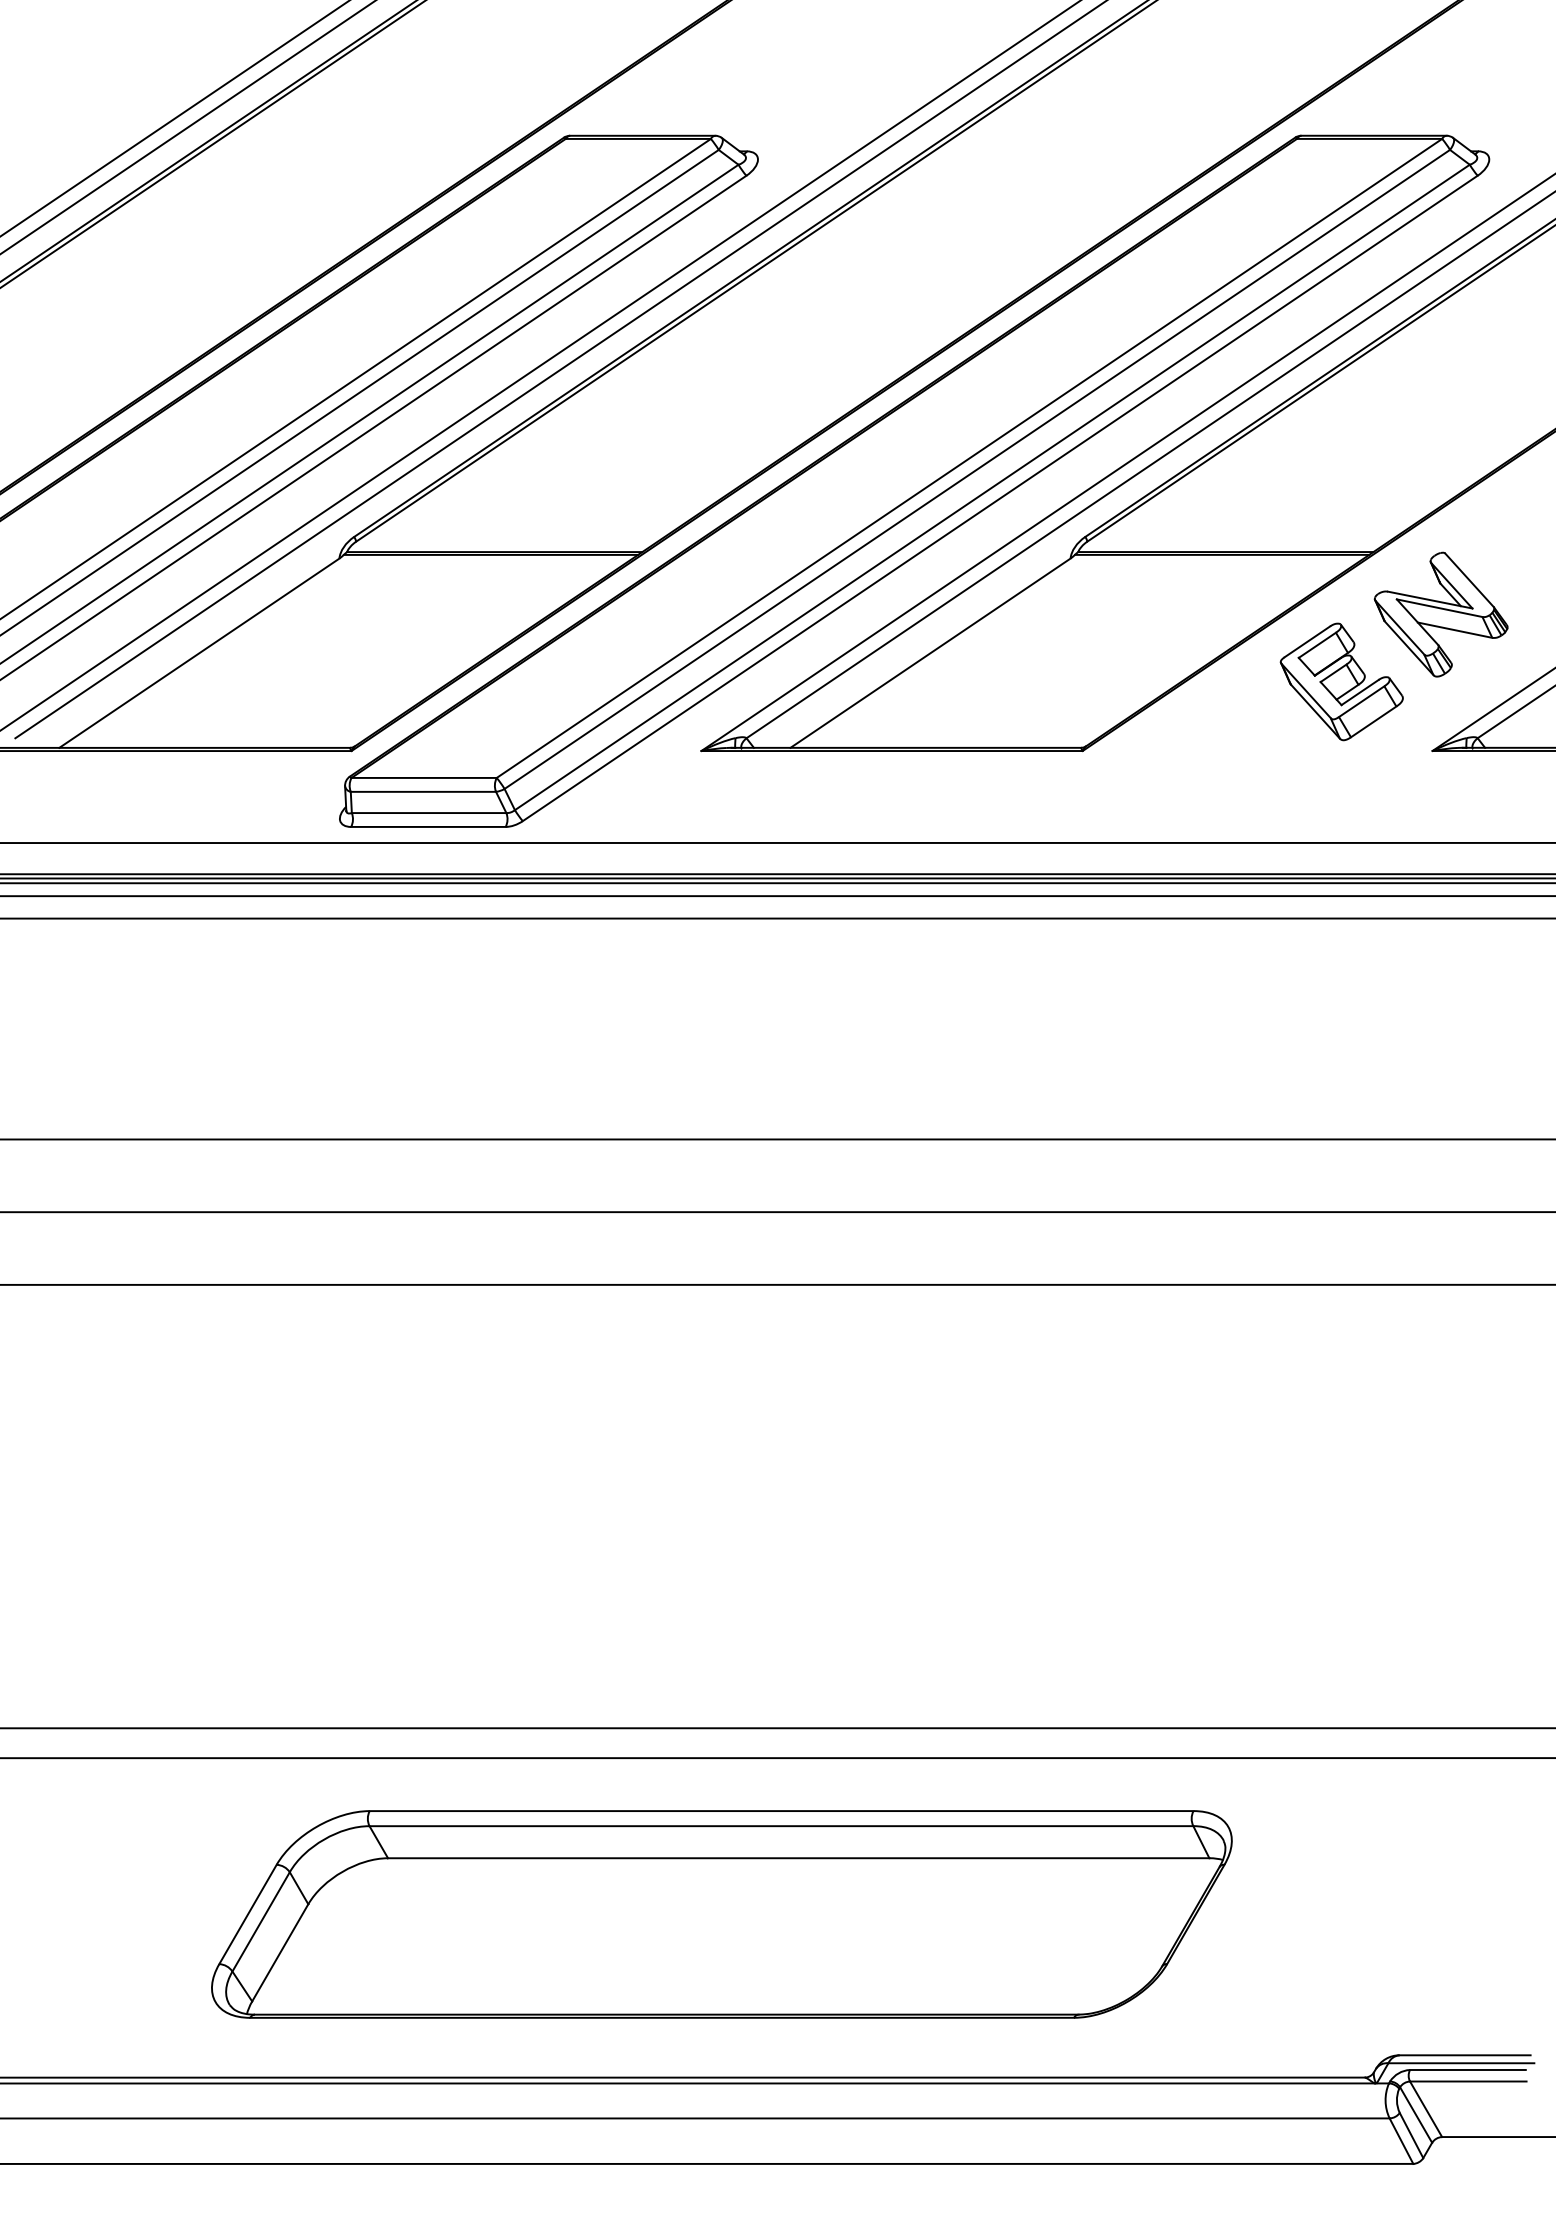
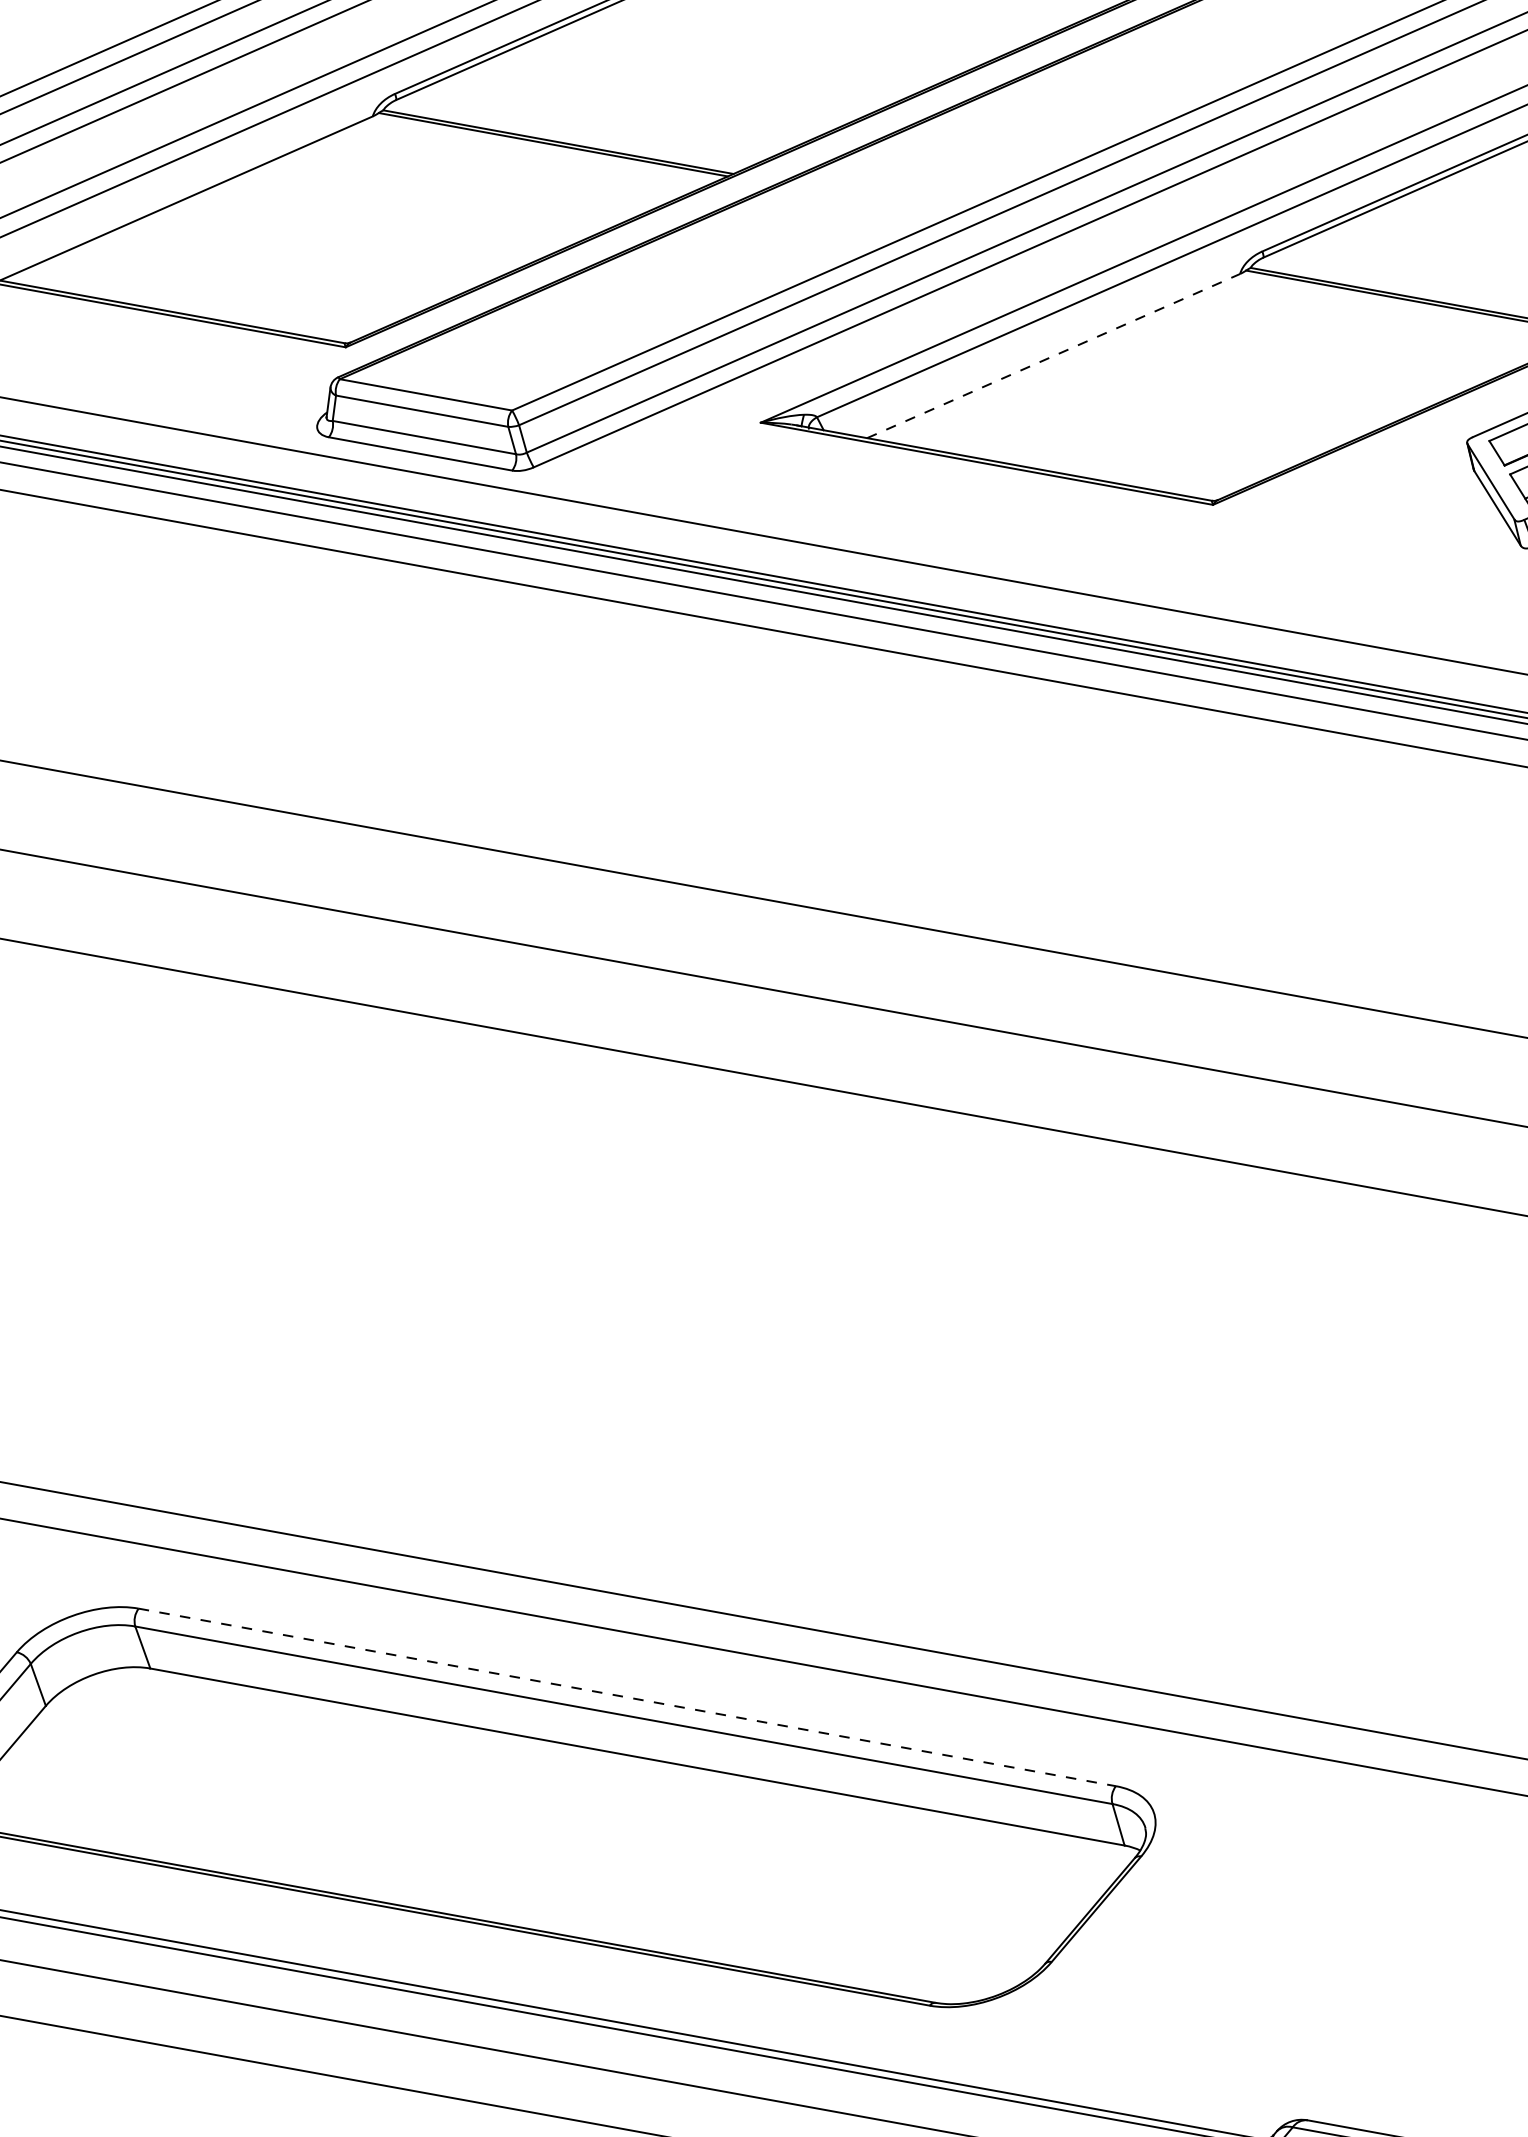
line: (930, 652) -> (1053, 355), solid -> dashed
line: (781, 1811) -> (627, 1697), solid -> dashed

